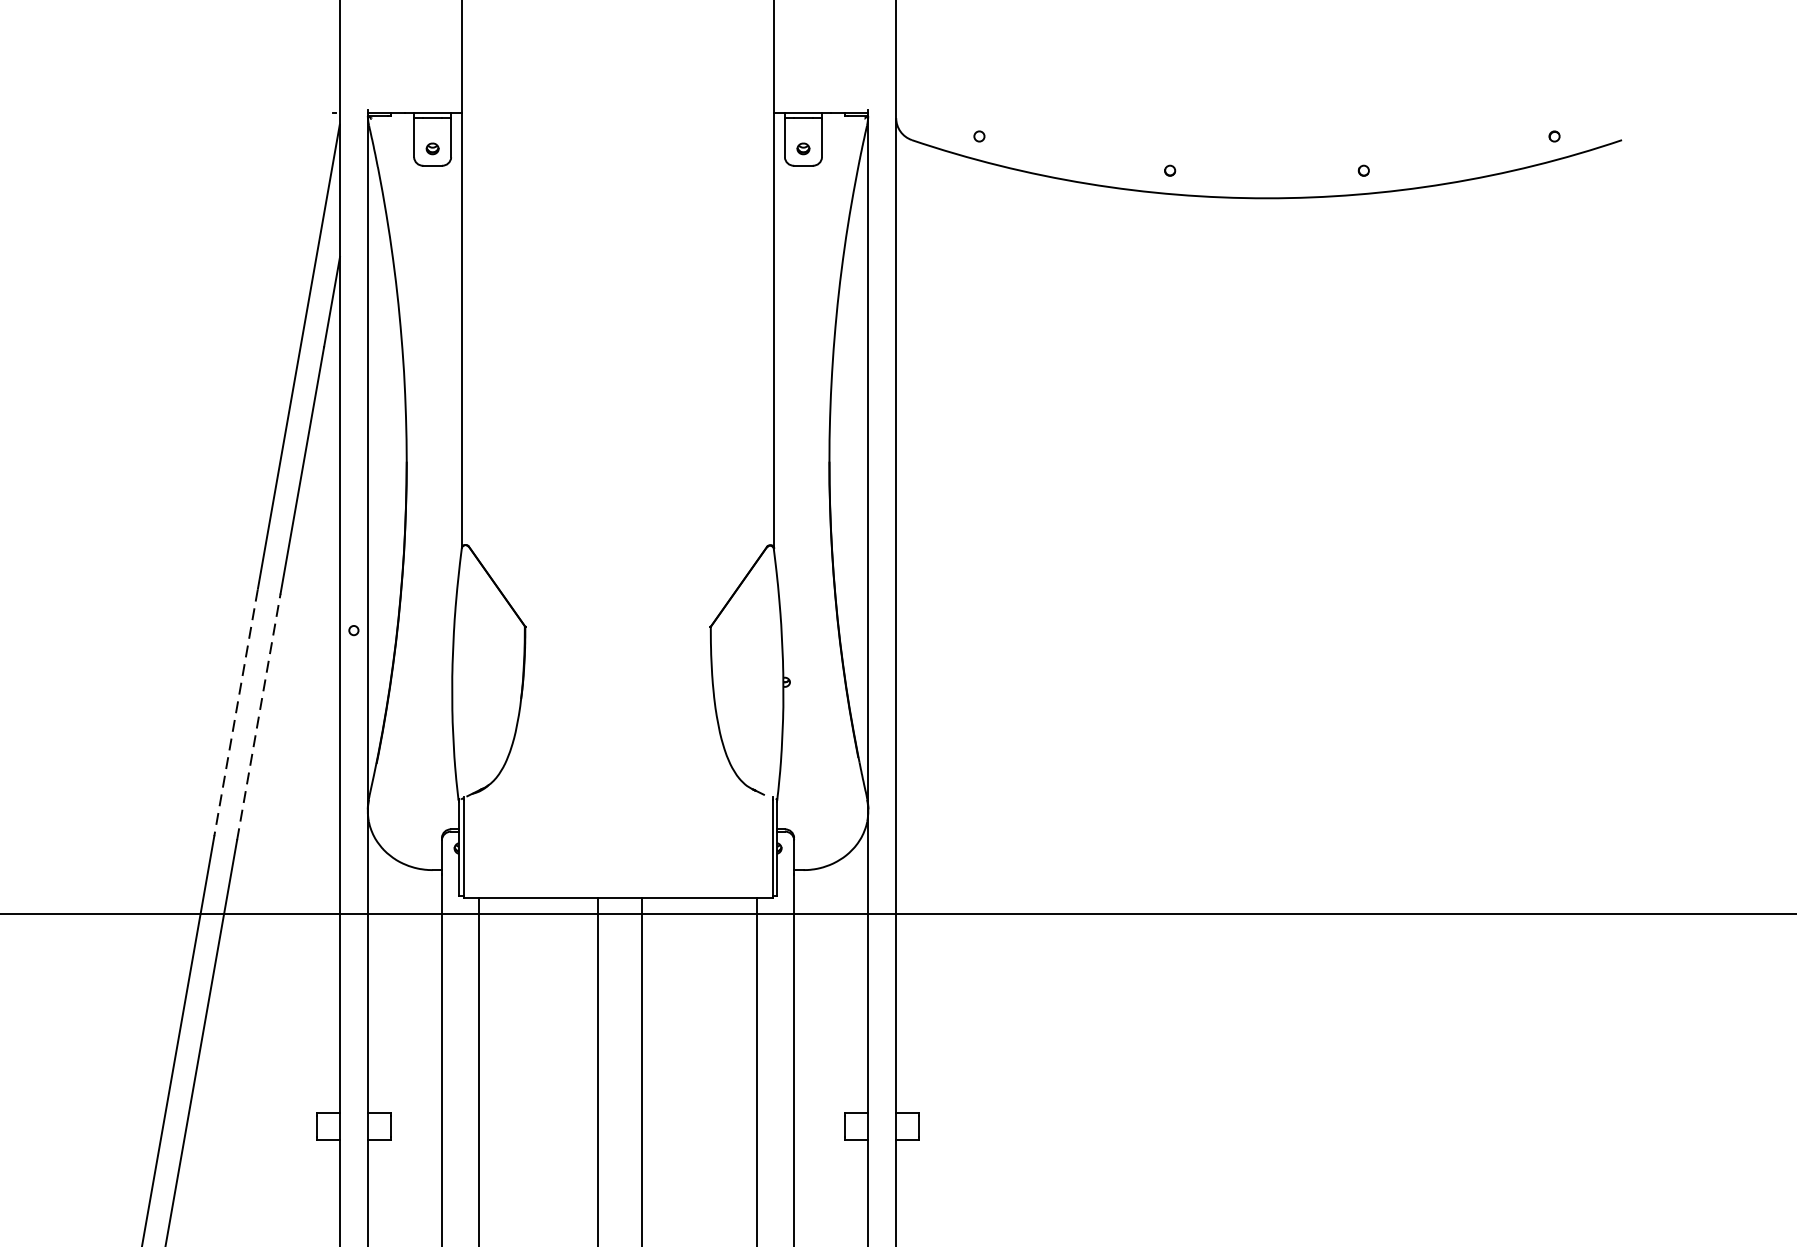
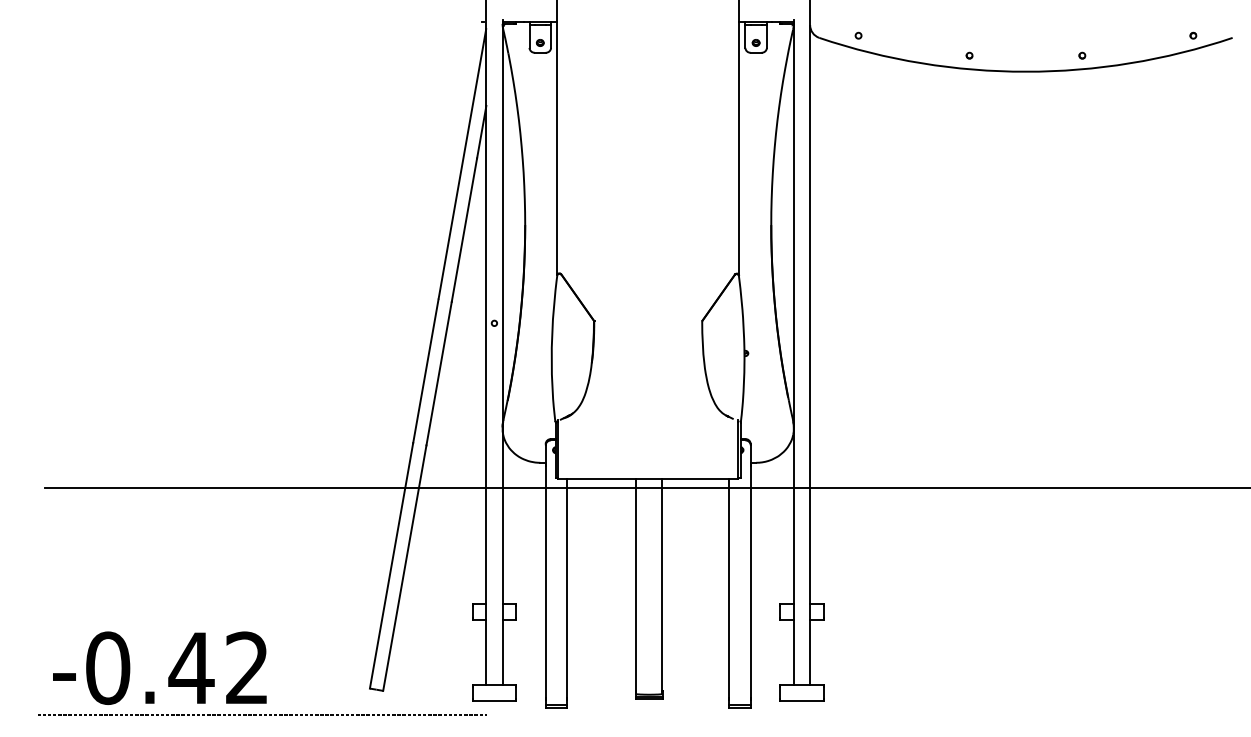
line: (235, 713) -> (425, 371), dashed -> solid
line: (259, 716) -> (439, 373), dashed -> solid

